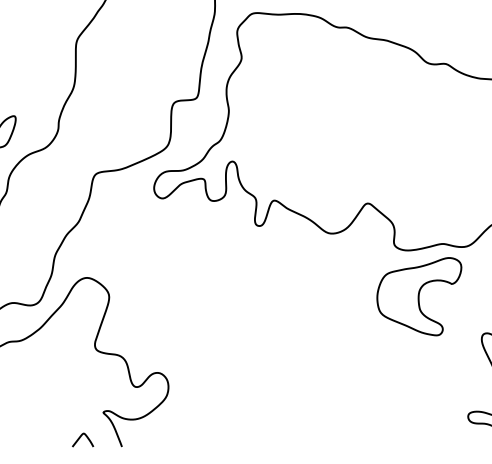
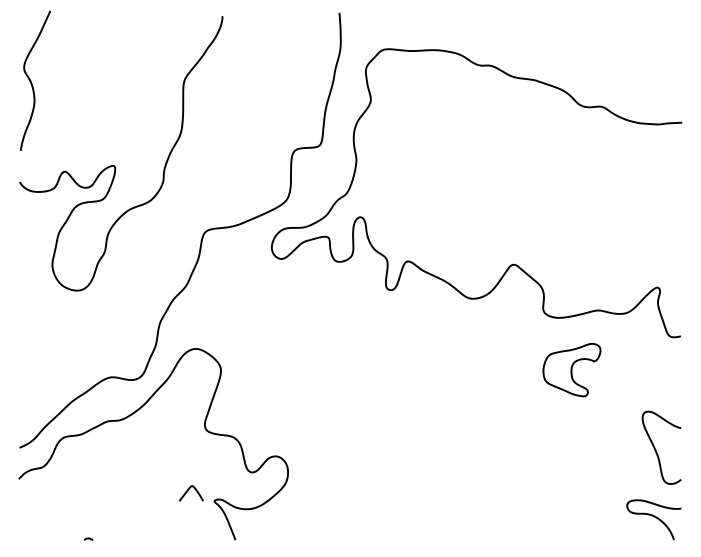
part: (418, 296) -> (571, 369), size x0.6
curve: (80, 438) -> (188, 491), moved

